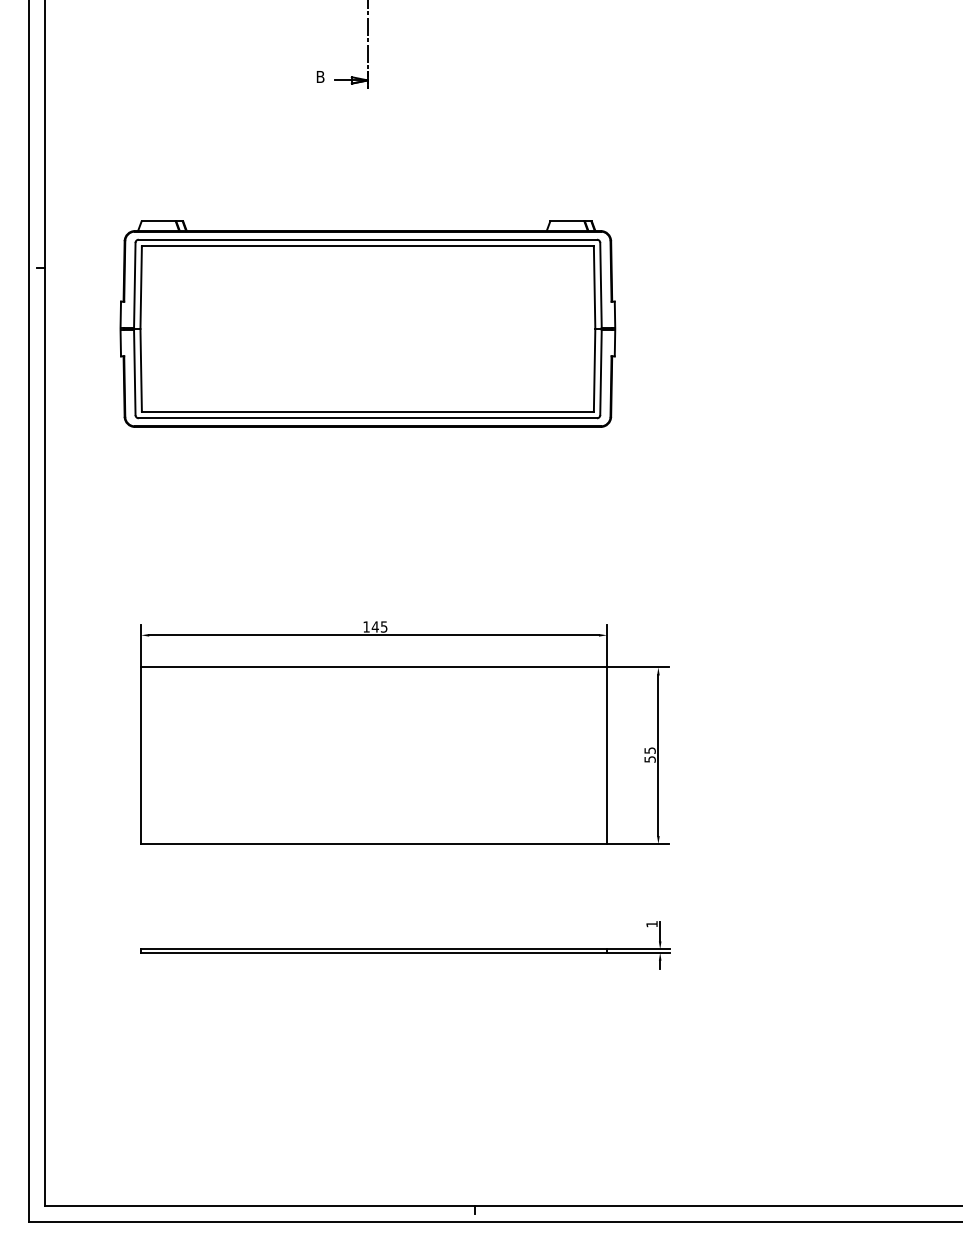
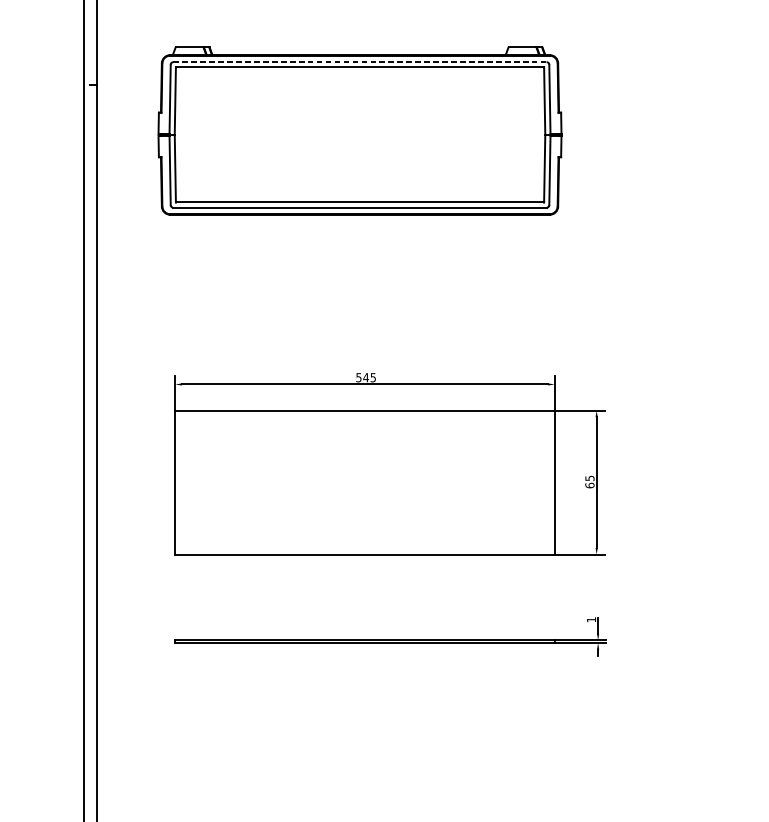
line: (368, 239) -> (360, 62), solid -> dashed
text: (366, 626) -> (358, 377), 145 -> 545
text: (649, 759) -> (589, 485), 55 -> 65

